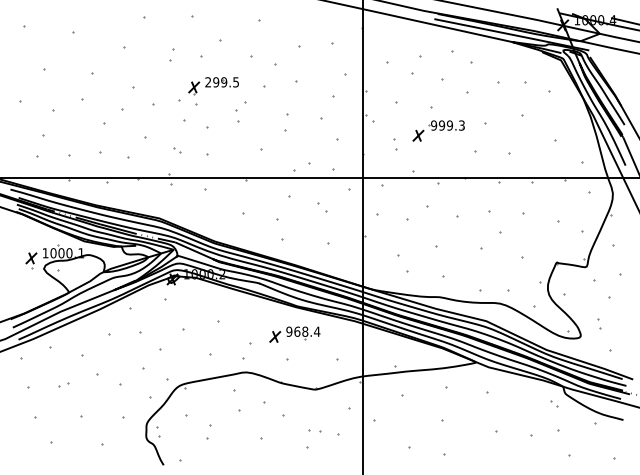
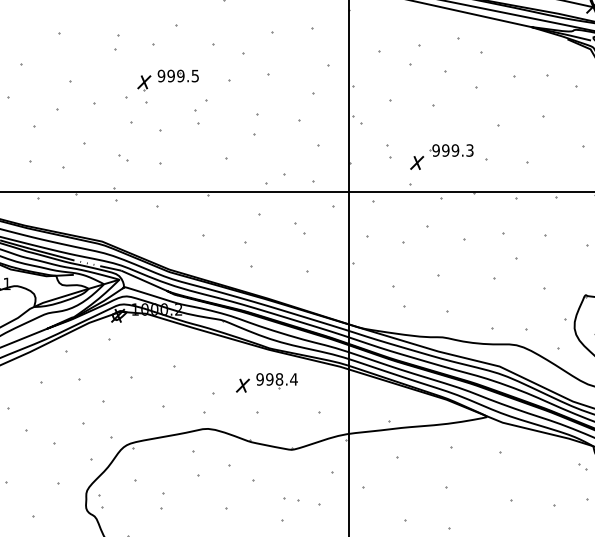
text: (208, 82) -> (161, 76), 299.5 -> 999.5
part: (438, 130) -> (441, 156), moved
text: (297, 331) -> (270, 379), 968.4 -> 998.4

